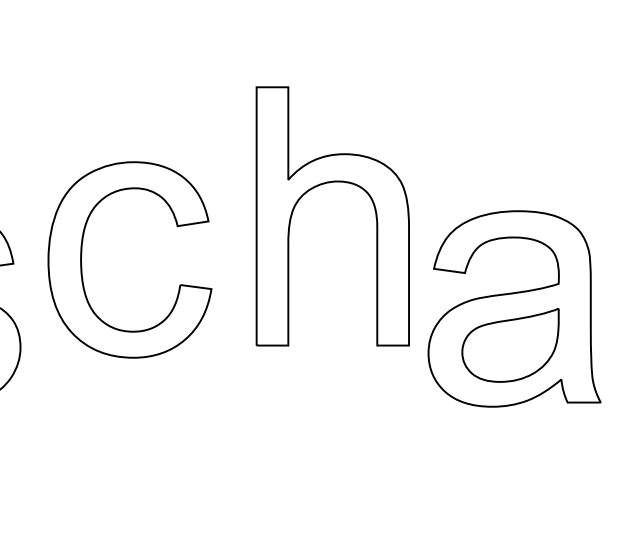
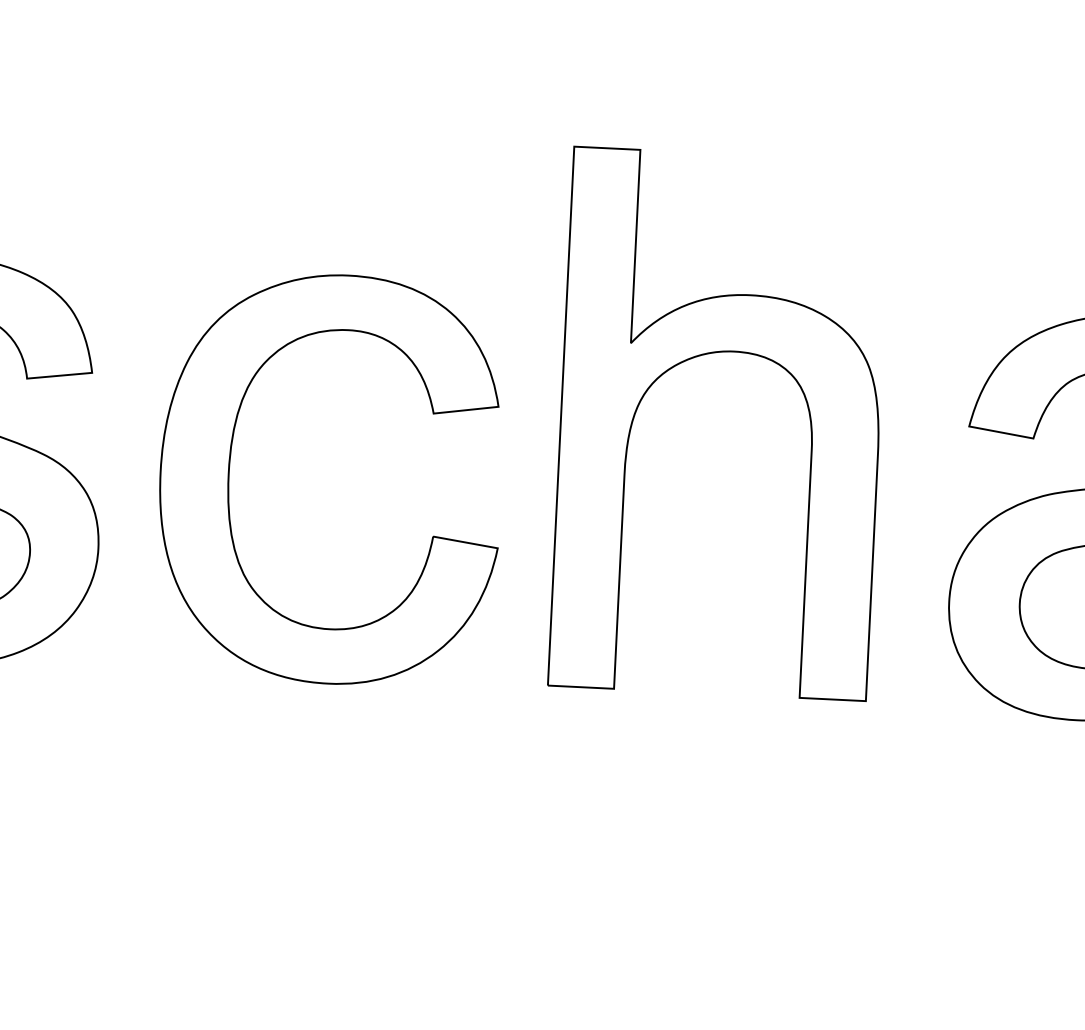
part: (321, 185) -> (699, 358), moved
part: (82, 254) -> (232, 462), moved

